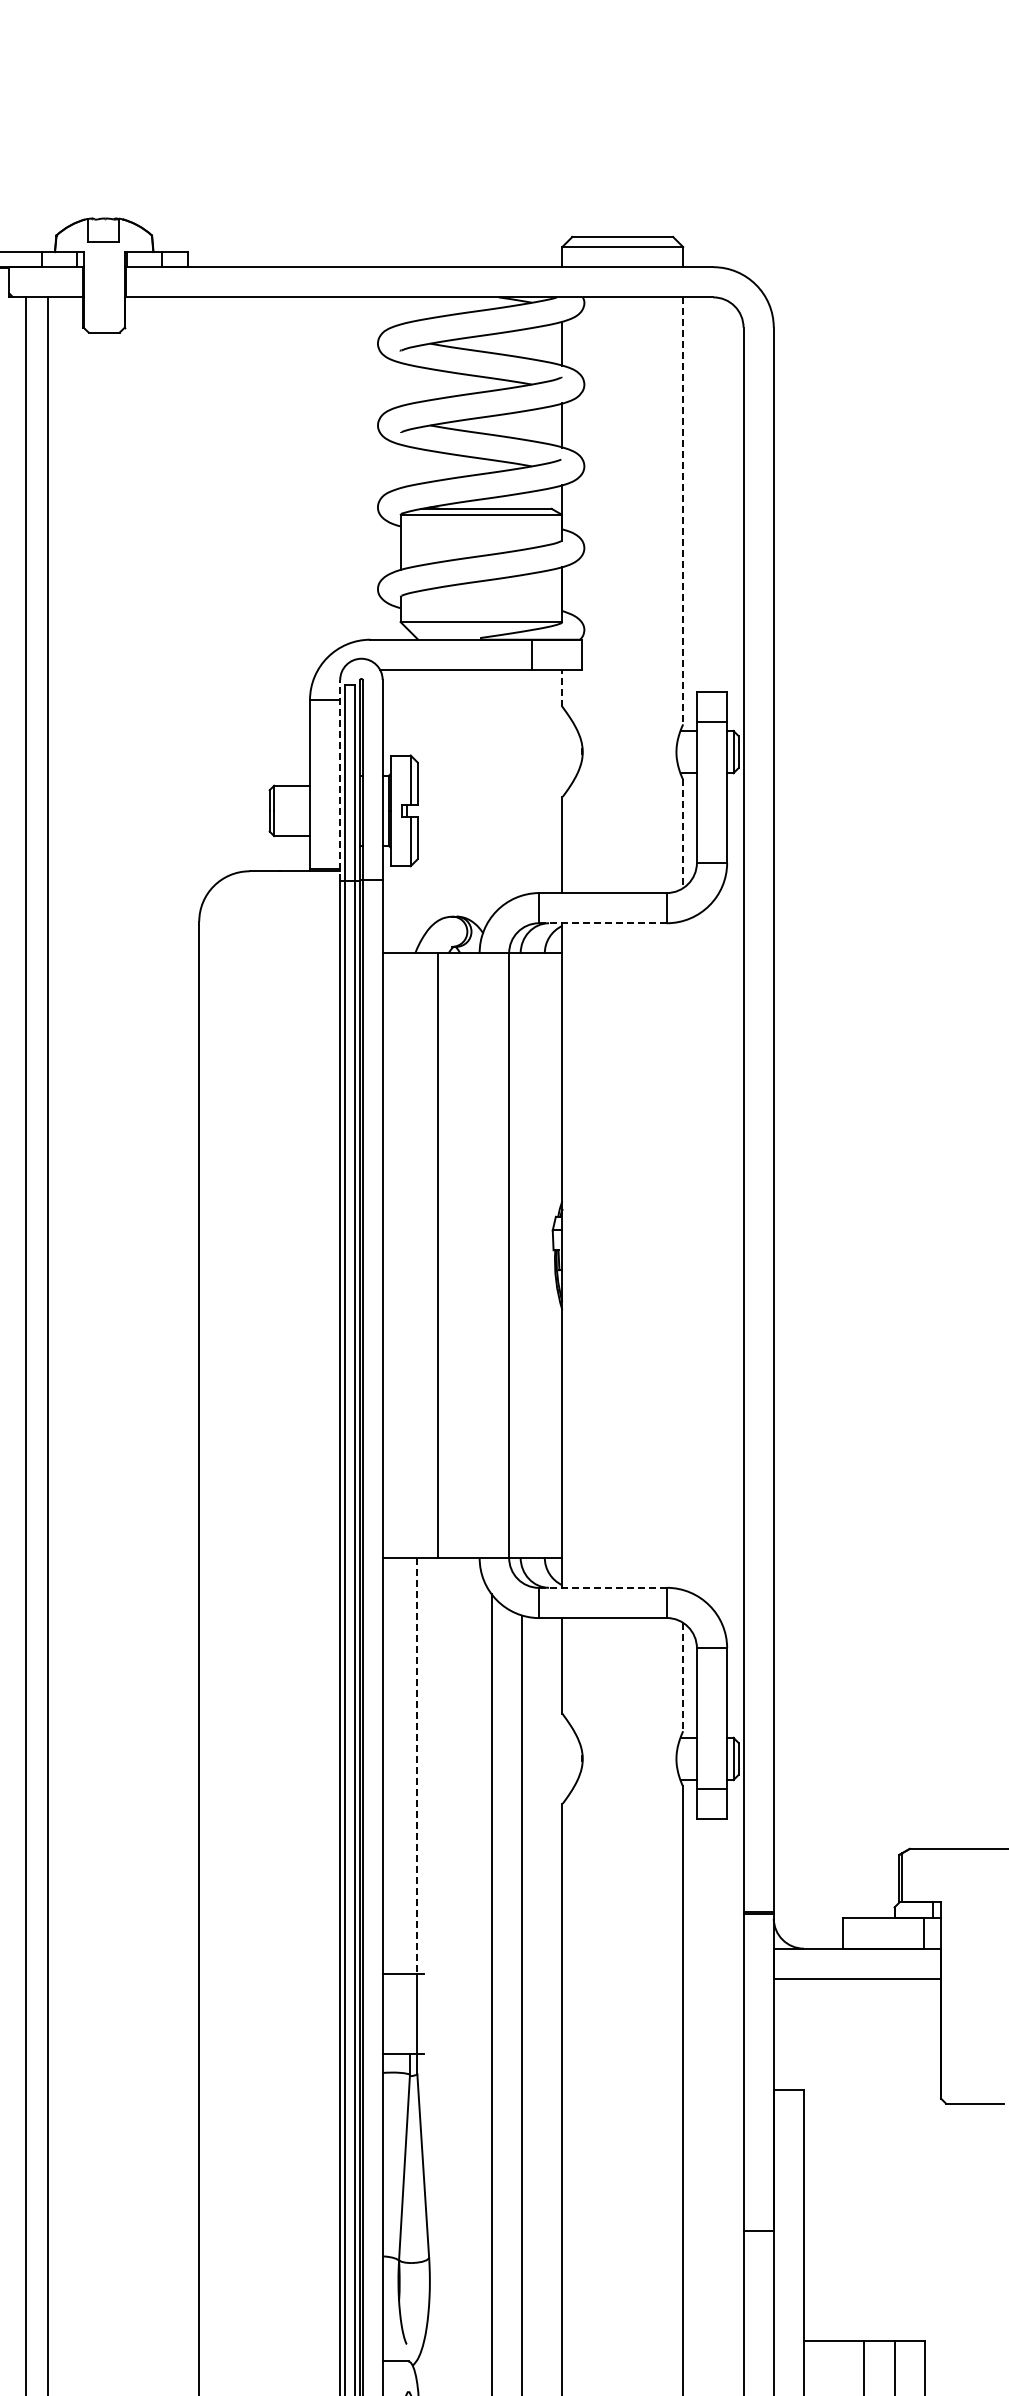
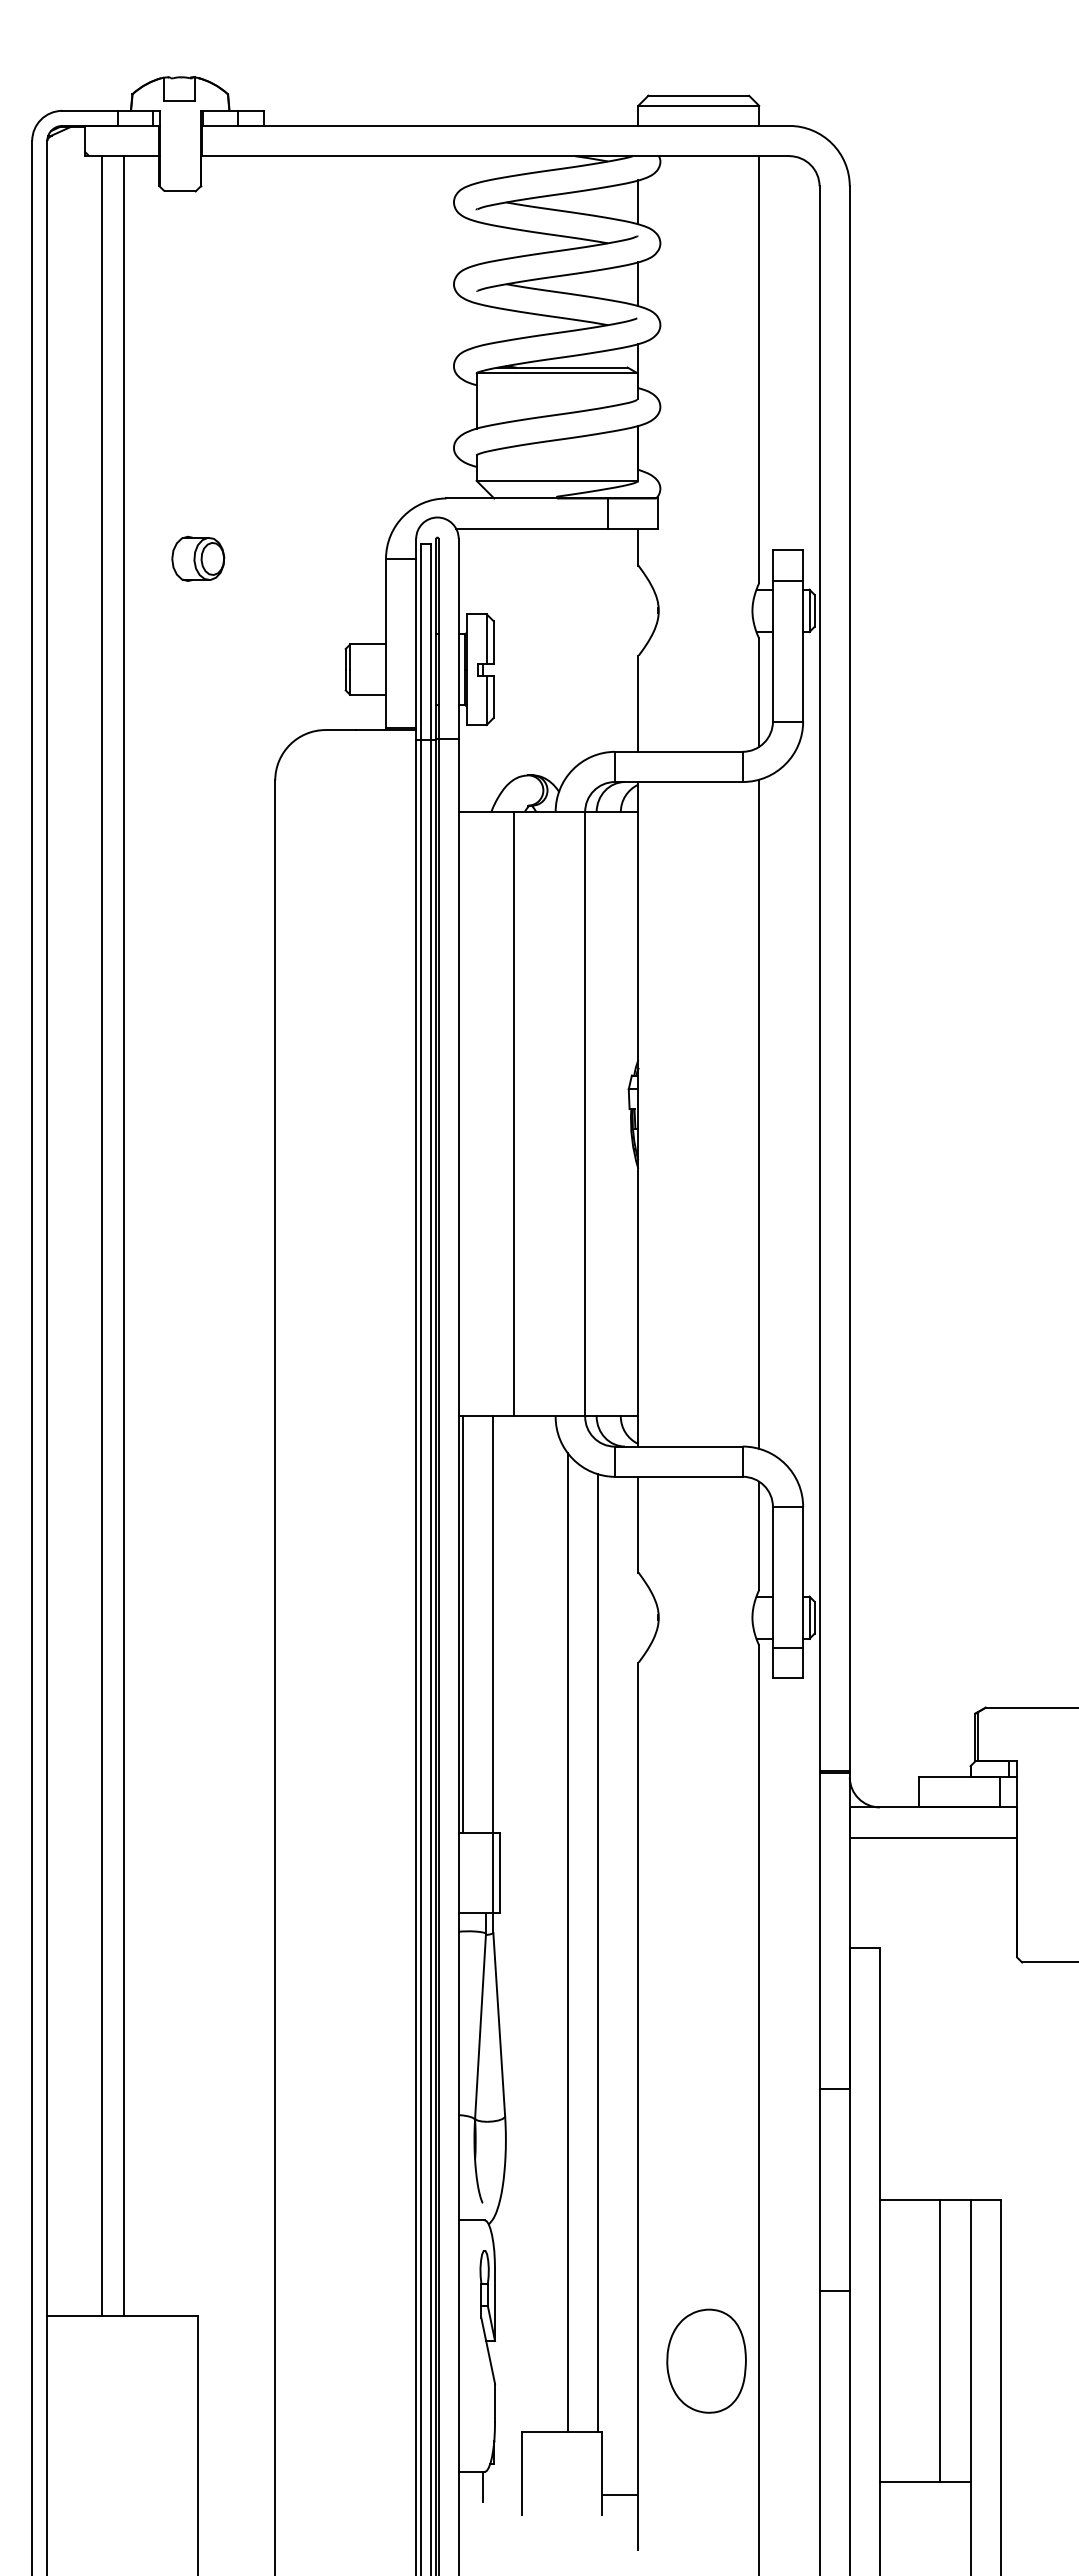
line: (683, 510) -> (759, 369), dashed -> solid
line: (562, 688) -> (638, 547), dashed -> solid
part: (122, 699) -> (198, 558), added
line: (340, 780) -> (416, 639), dashed -> solid
line: (683, 834) -> (759, 693), dashed -> solid
line: (602, 923) -> (678, 782), dashed -> solid
line: (683, 1254) -> (759, 1113), added
line: (602, 1587) -> (678, 1446), dashed -> solid
line: (683, 1677) -> (759, 1536), dashed -> solid
line: (387, 1765) -> (463, 1624), added
line: (417, 1766) -> (493, 1625), dashed -> solid
line: (423, 2013) -> (499, 1872), added

